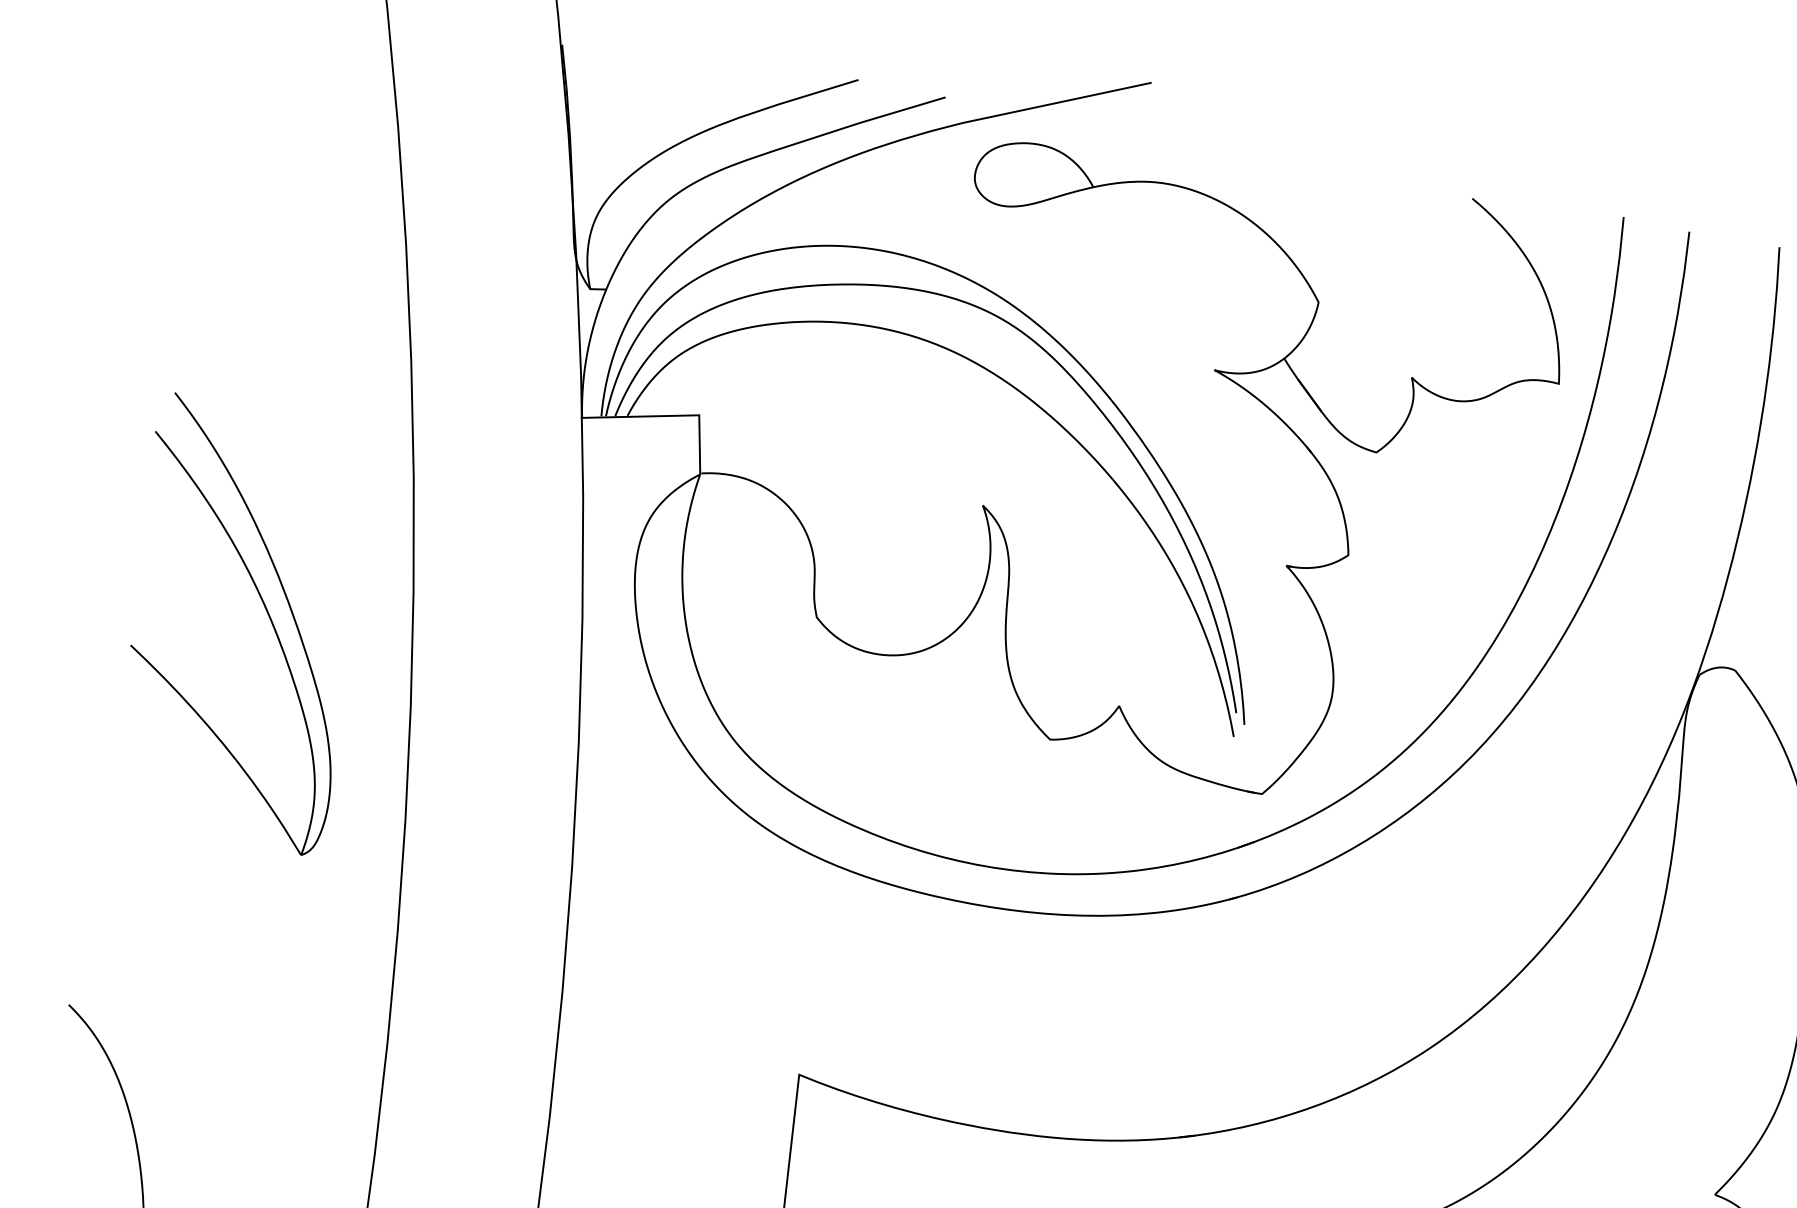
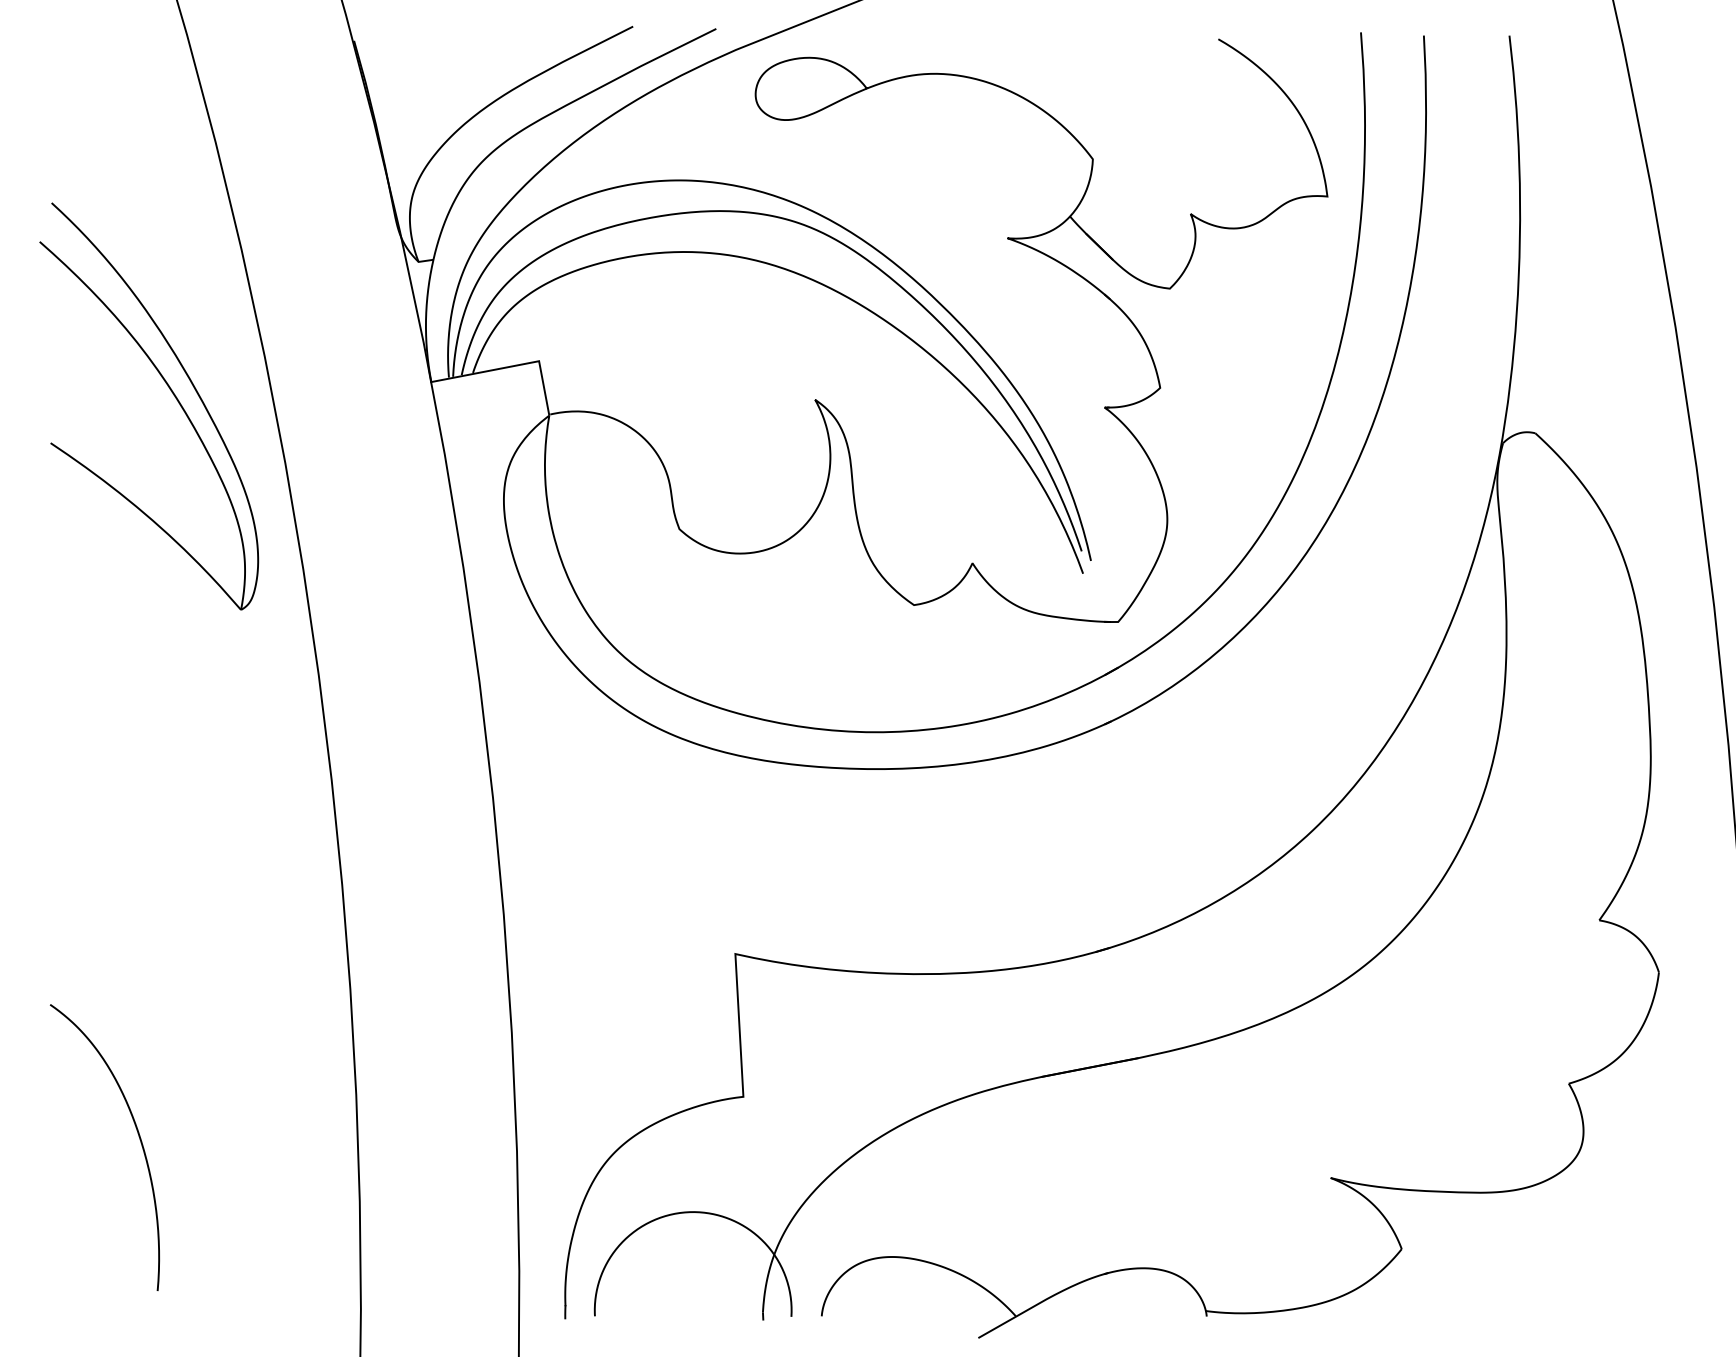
part: (267, 613) -> (171, 392), moved

